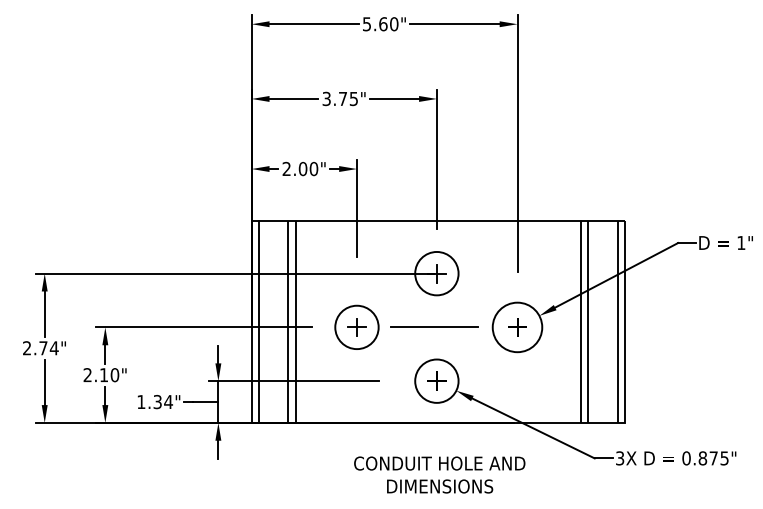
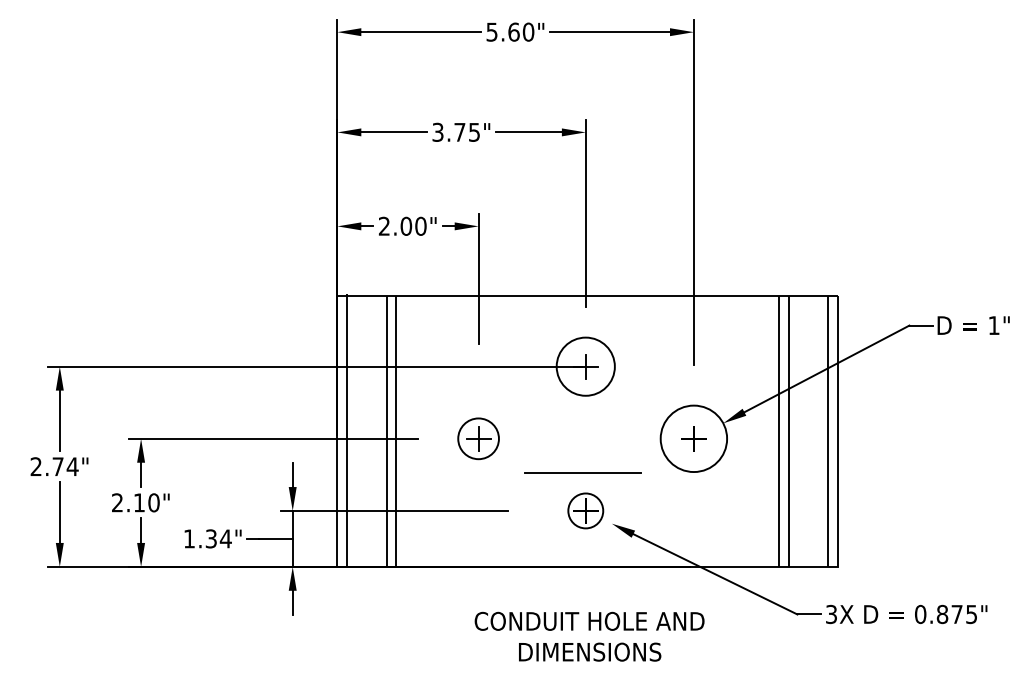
circle: (356, 327) -> (478, 438), size x0.7
line: (434, 327) -> (582, 472), moved
circle: (436, 380) -> (585, 510), size x0.6

